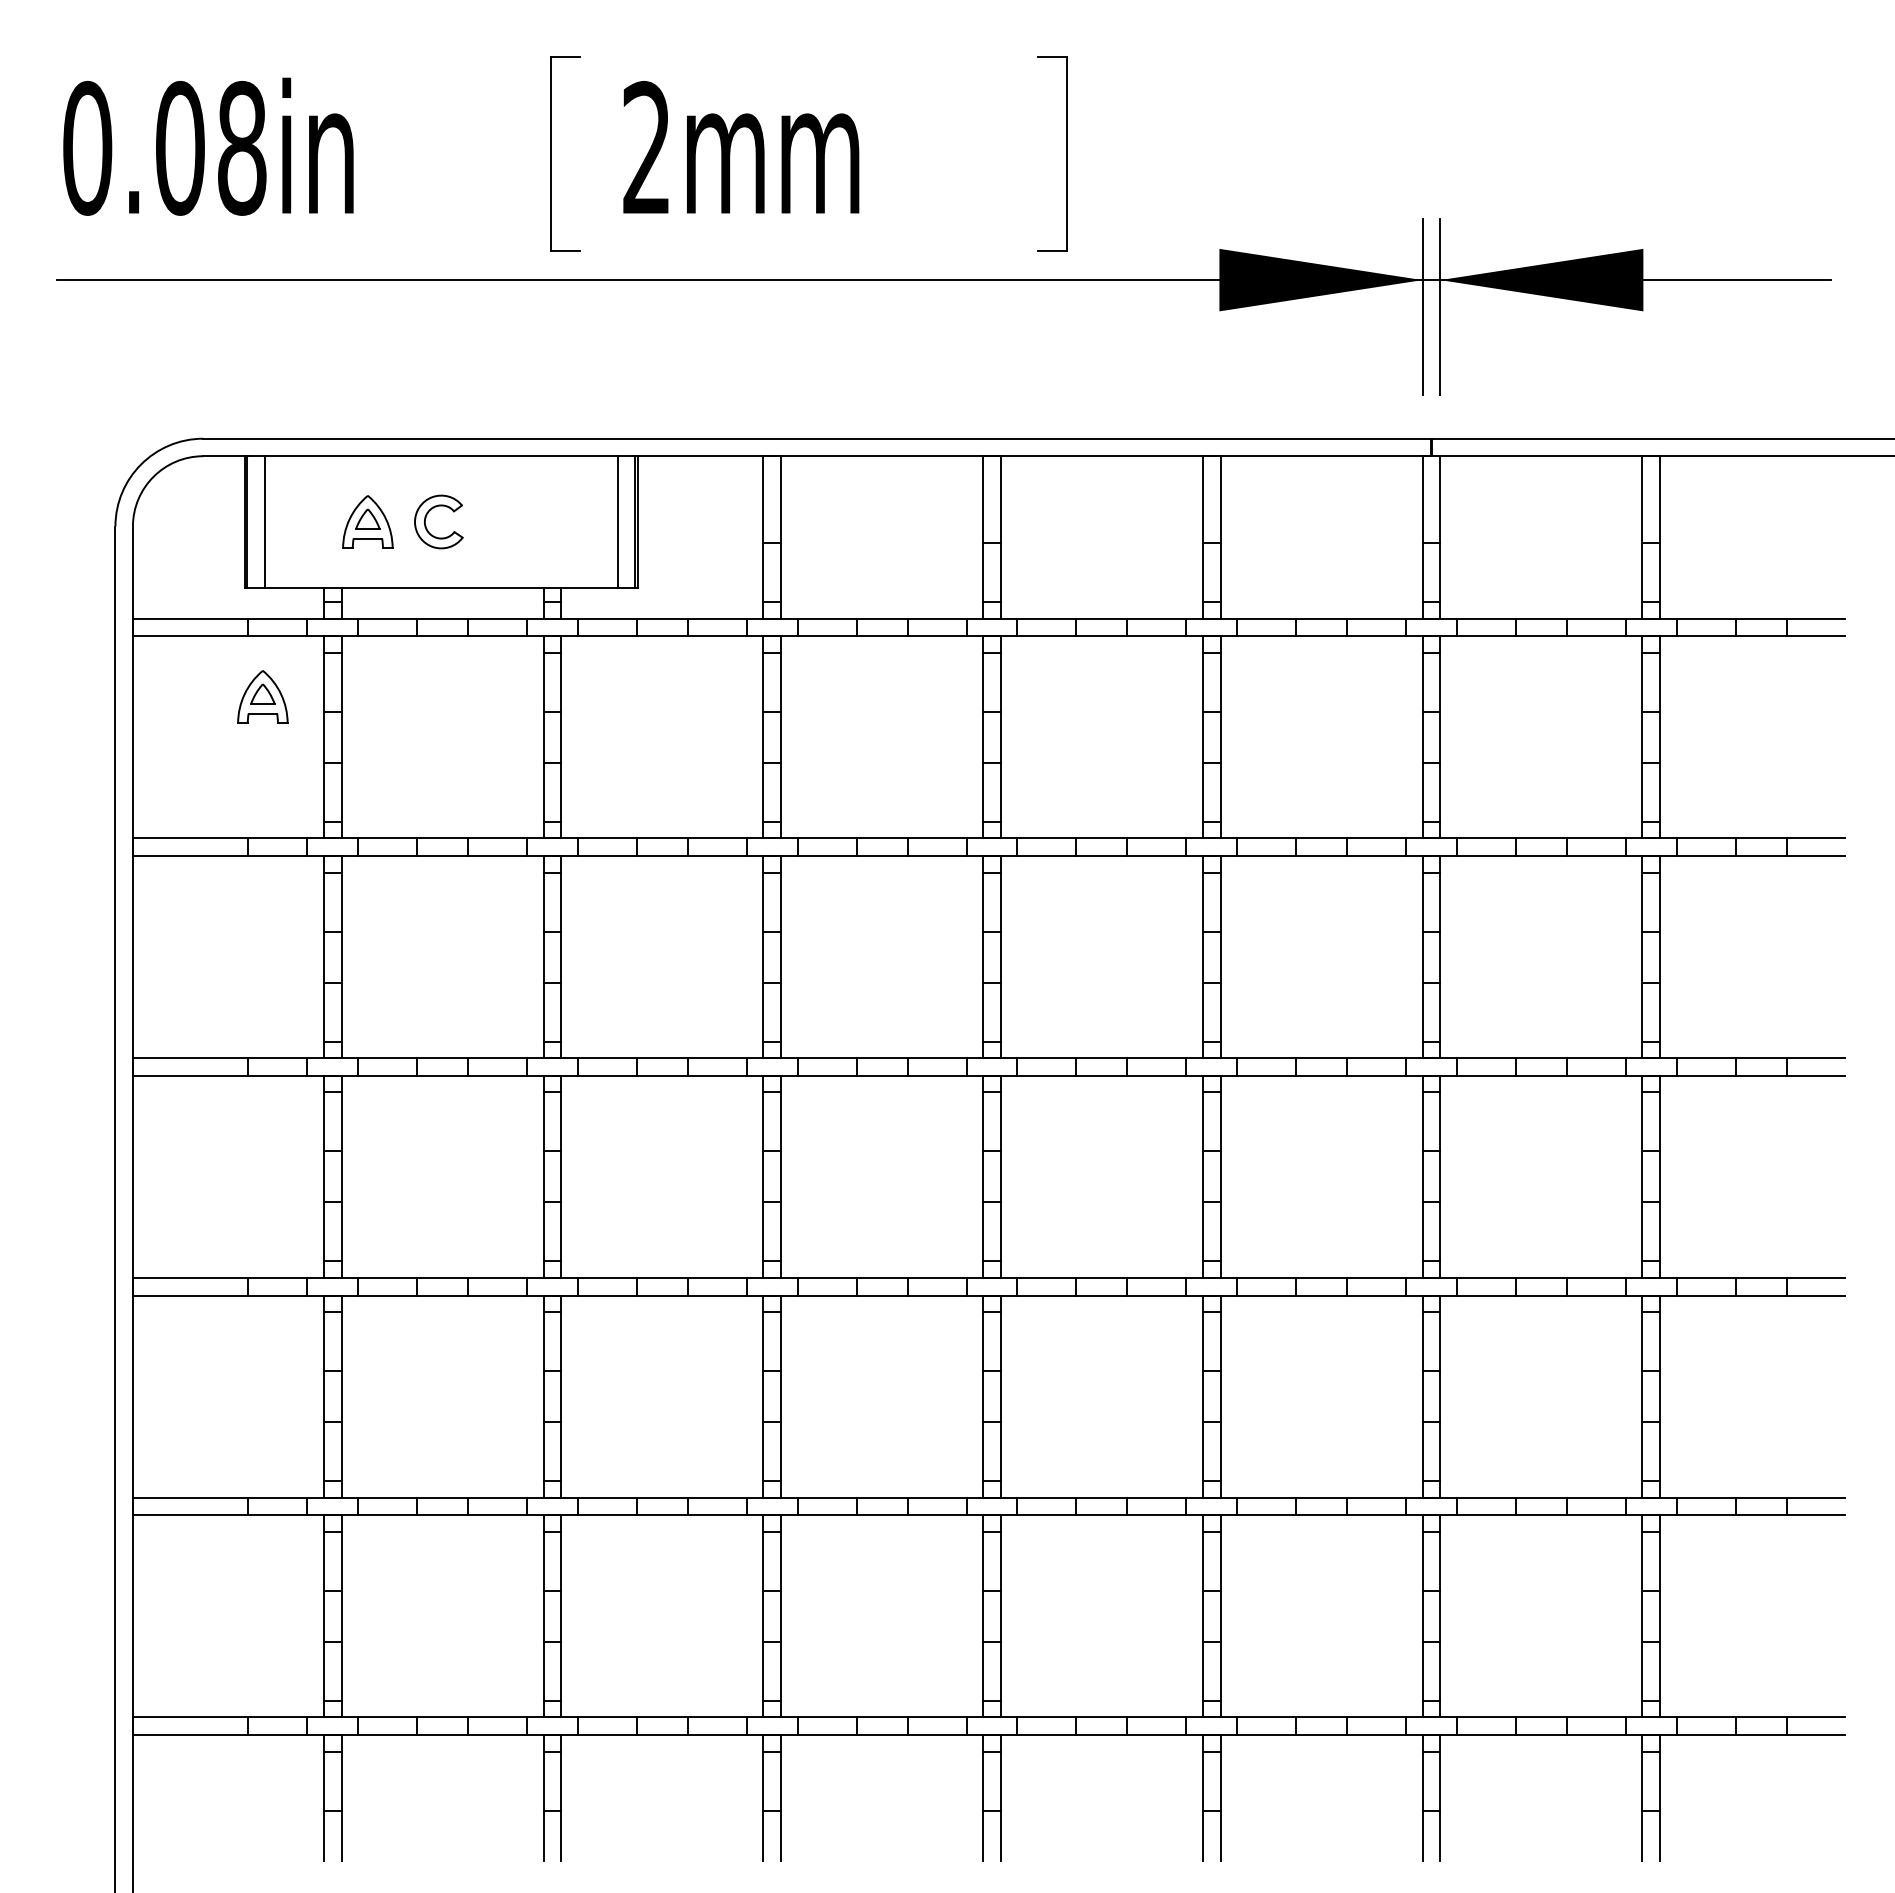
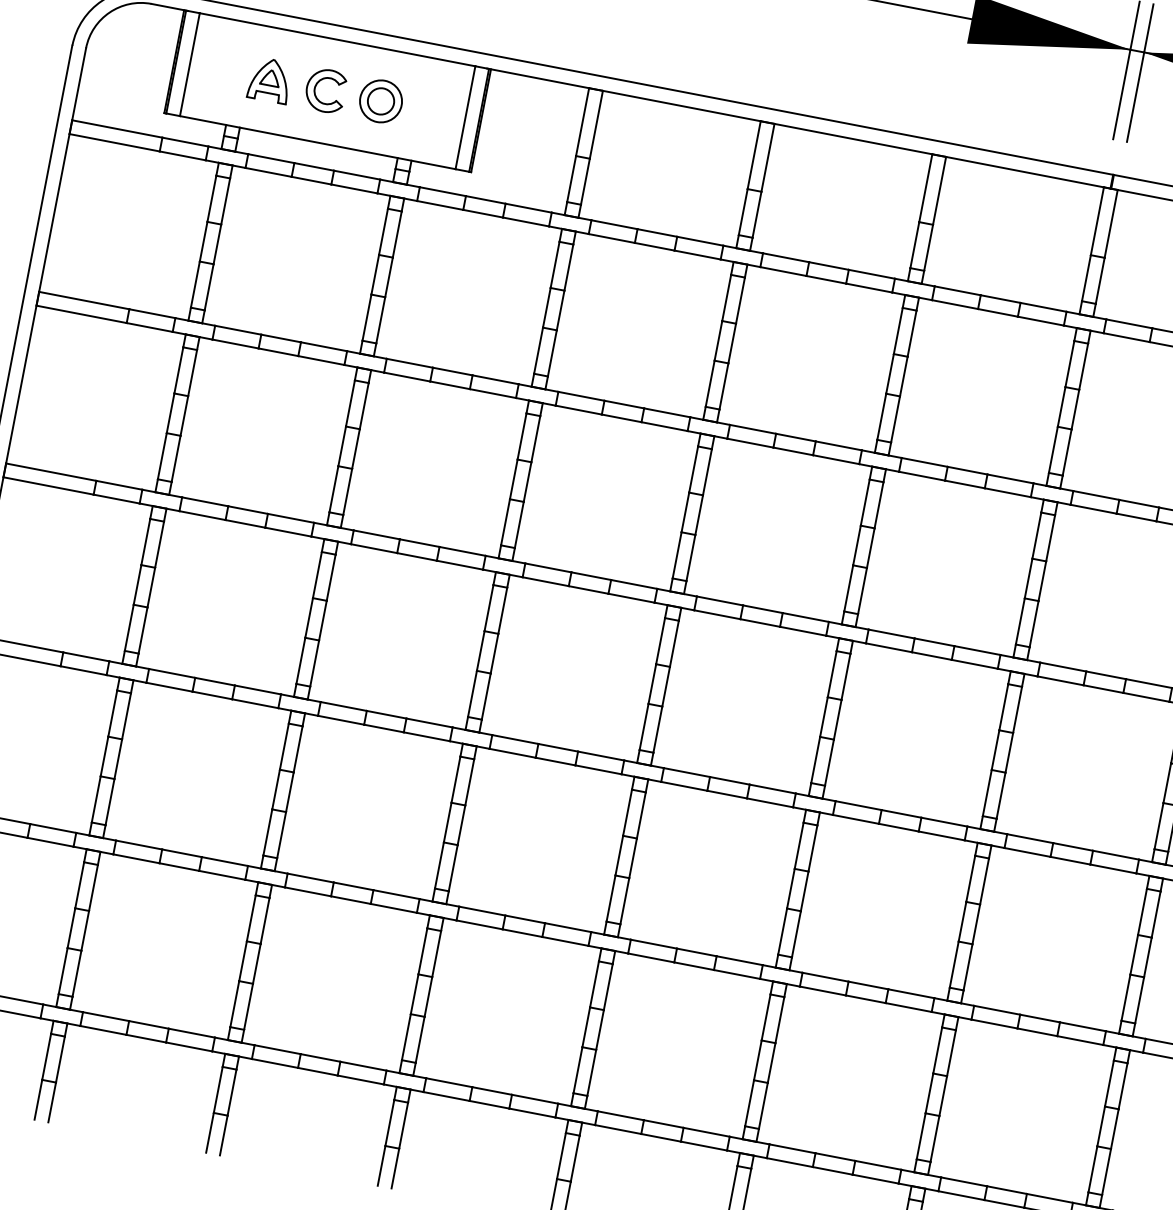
part: (509, 521) -> (380, 100), added
part: (262, 696) -> (161, 200), removed

